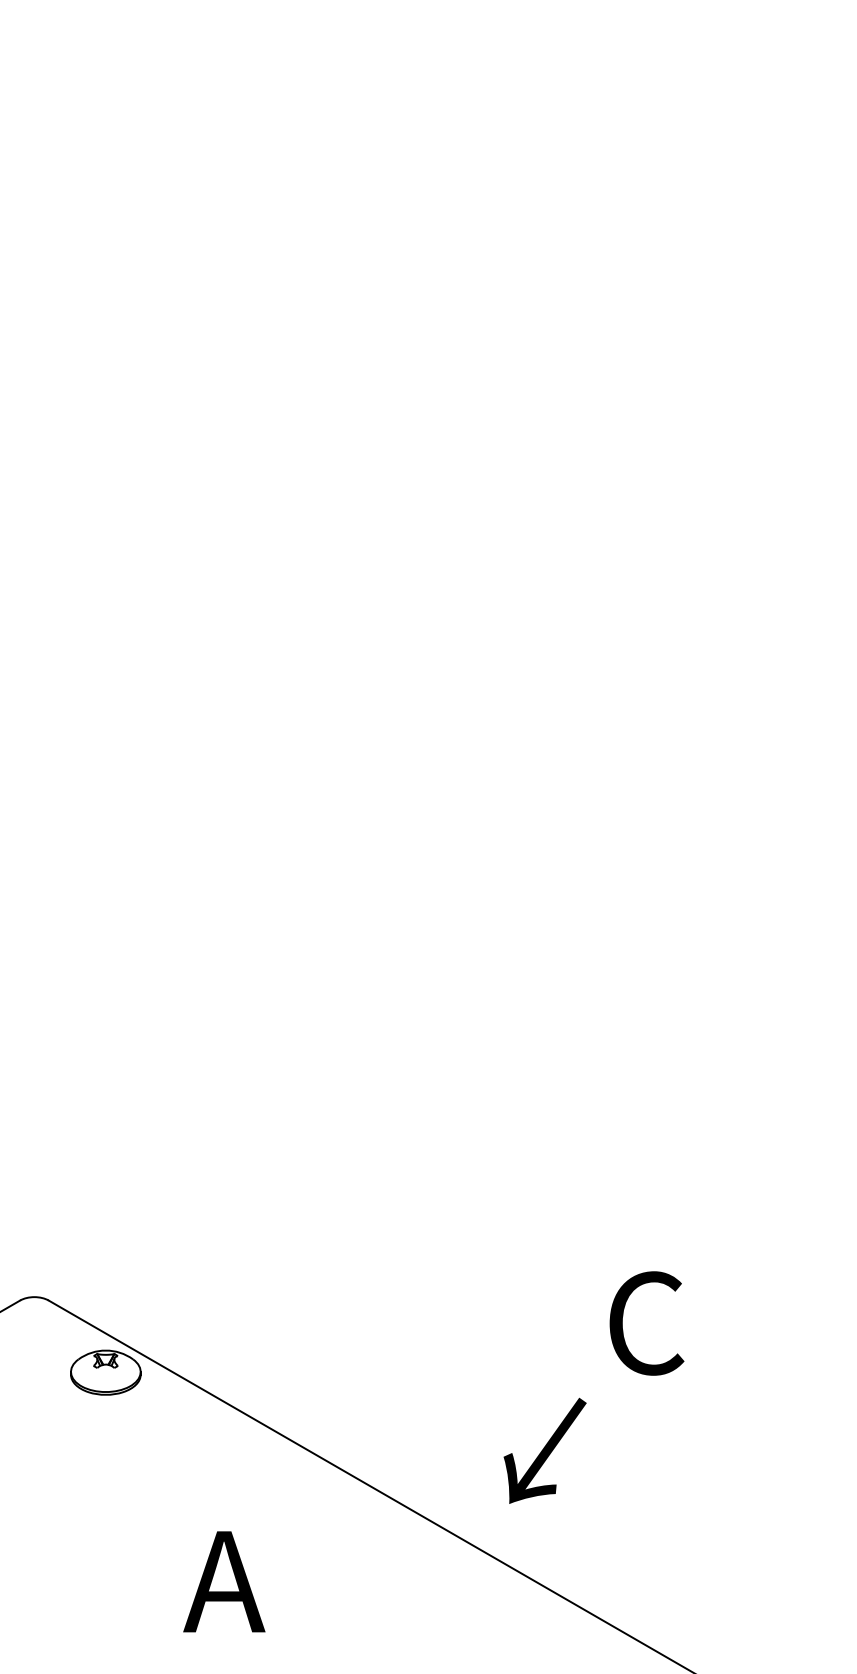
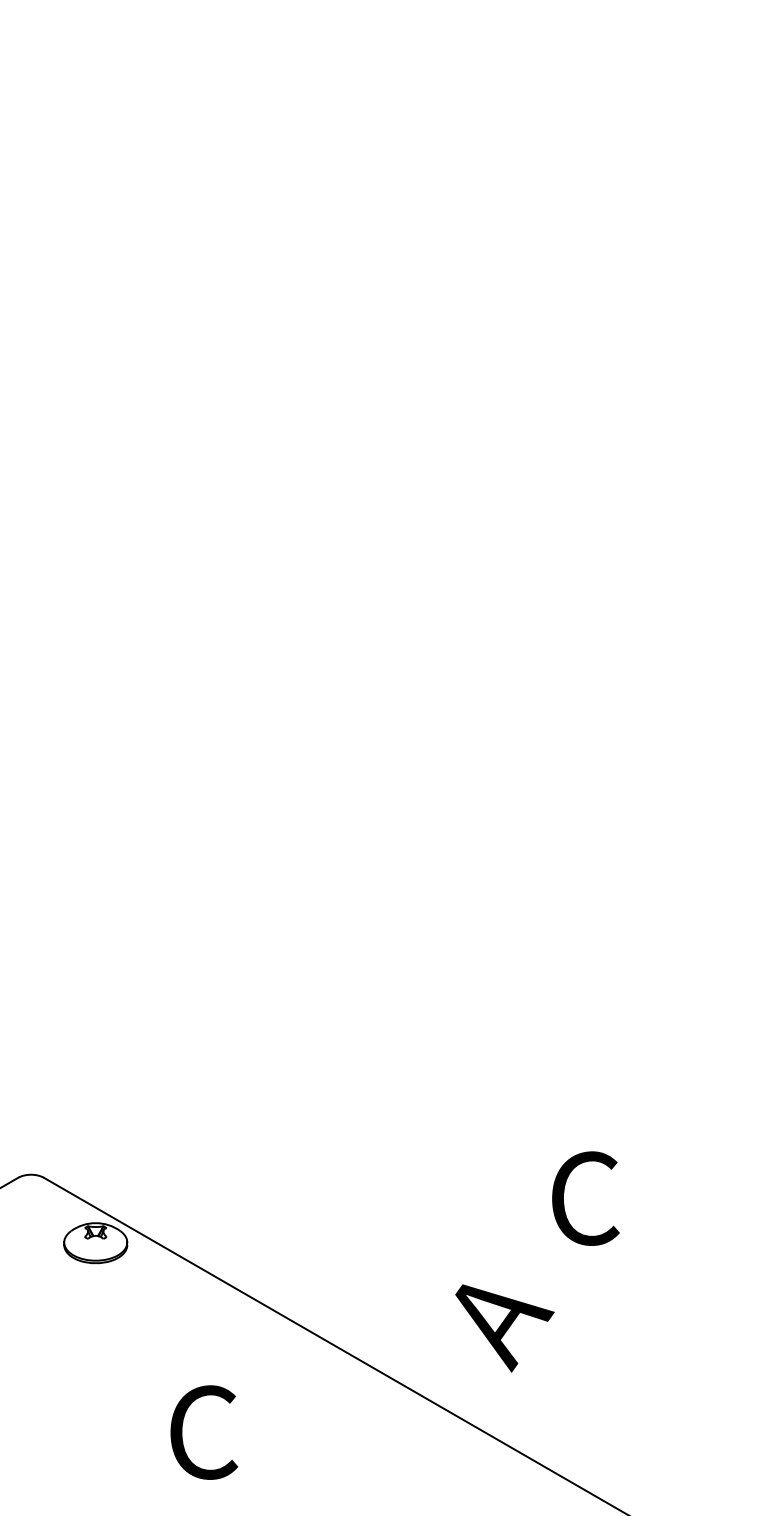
text: (557, 1456) -> (504, 1319), ← -> A
text: (224, 1581) -> (203, 1432), A -> C

